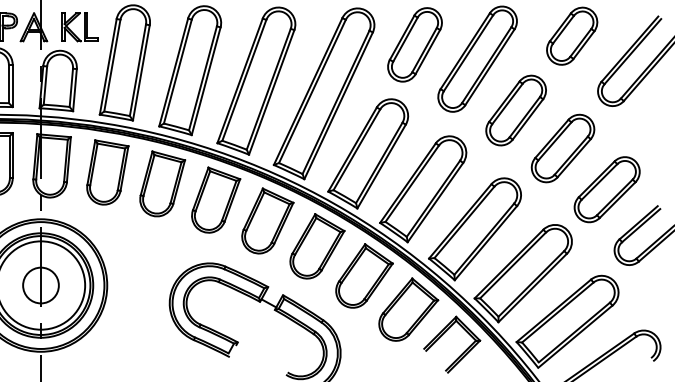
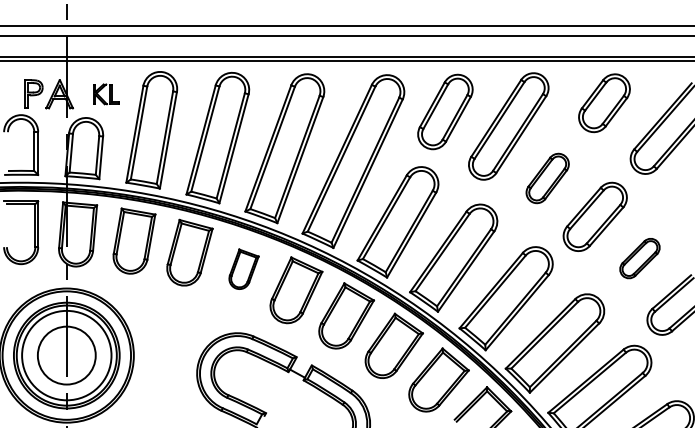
part: (80, 27) -> (106, 94), size x0.7
part: (515, 110) -> (547, 178), size x0.7
part: (606, 189) -> (639, 258), size x0.6
part: (215, 200) -> (243, 269), size x0.6
circle: (40, 285) -> (66, 355), size x1.6

